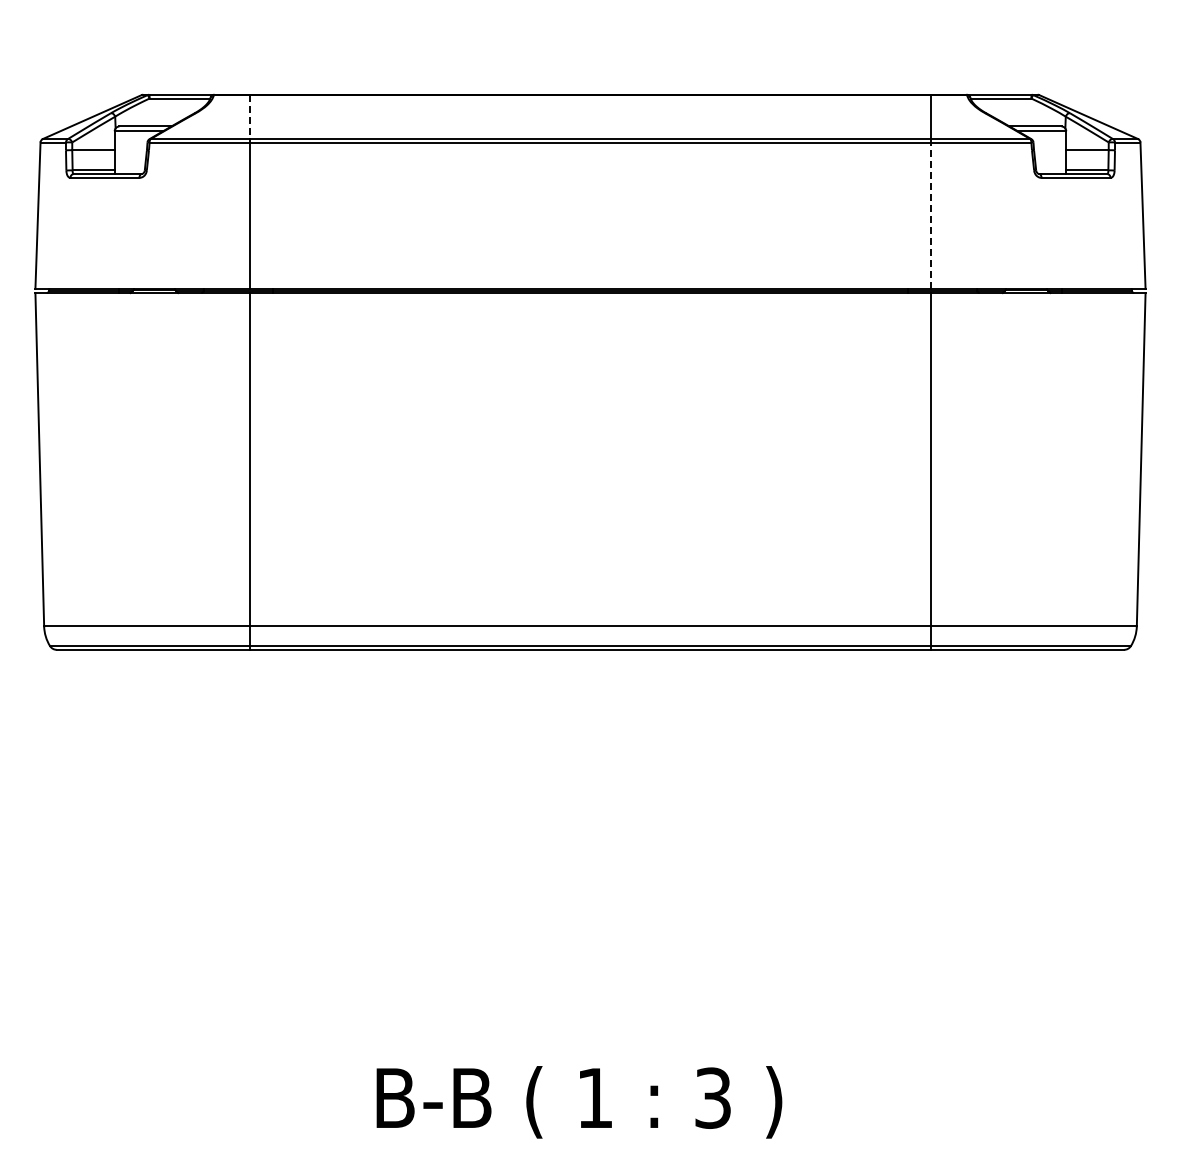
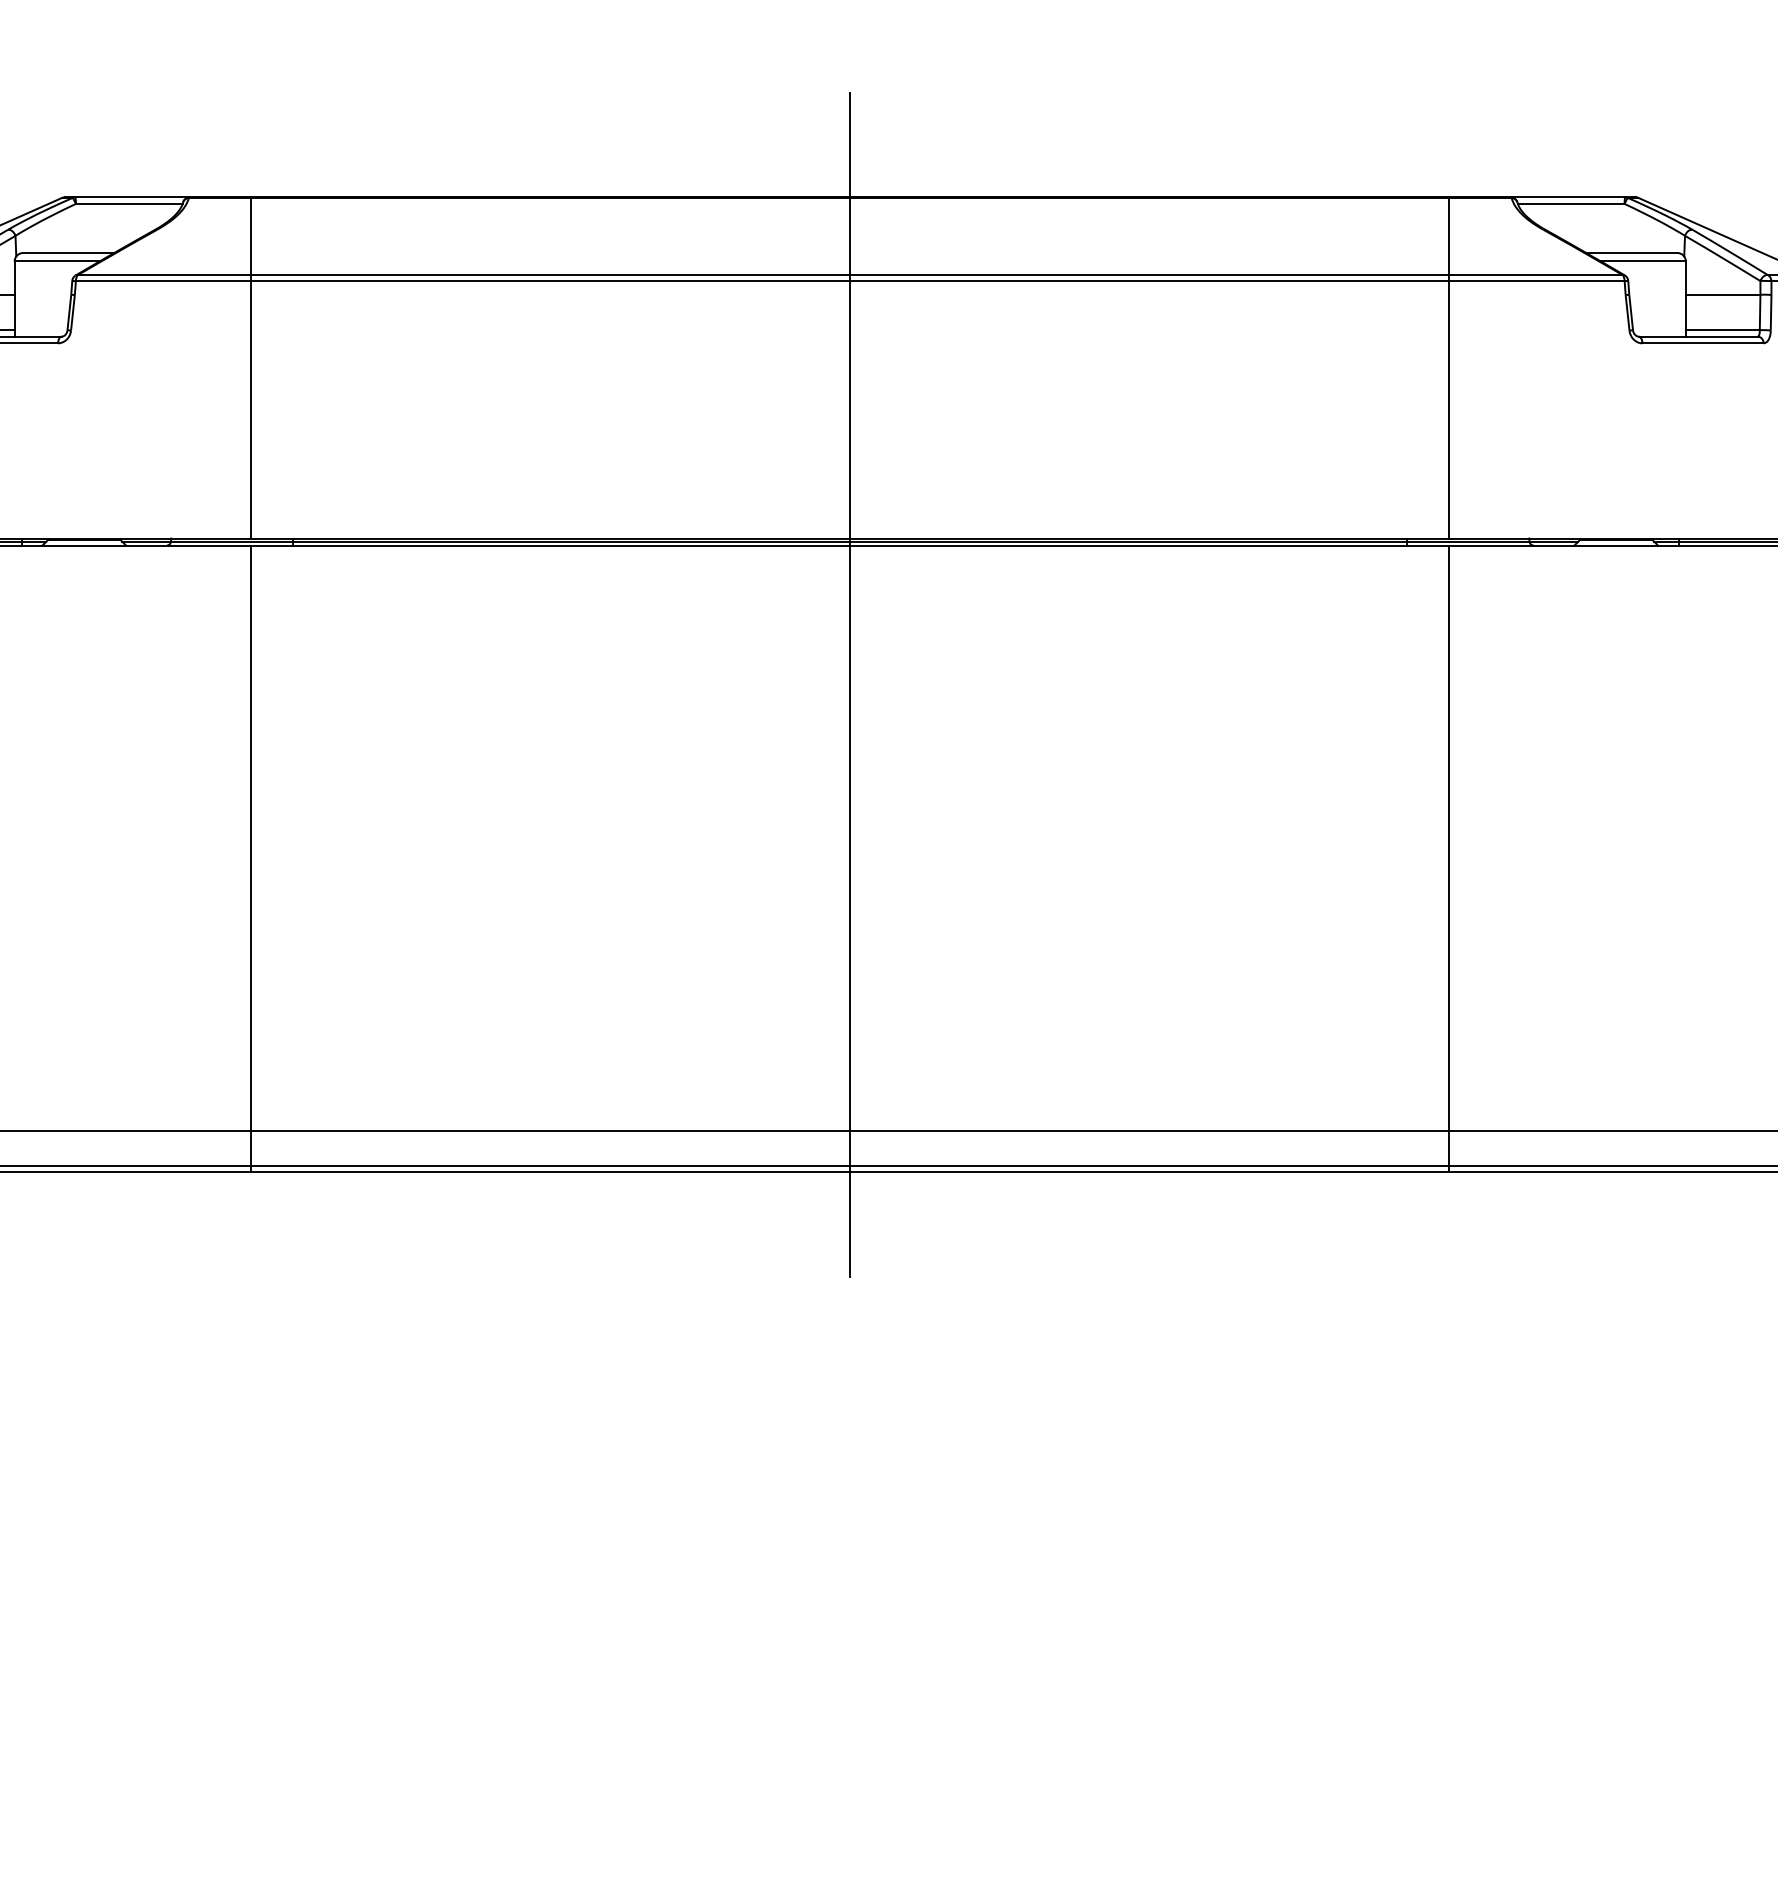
line: (249, 117) -> (251, 237), dashed -> solid
line: (931, 215) -> (1449, 409), dashed -> solid
line: (590, 372) -> (850, 685), added

